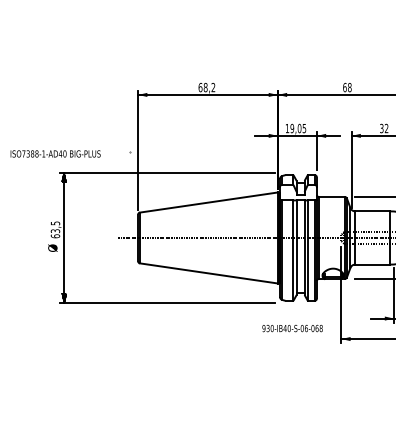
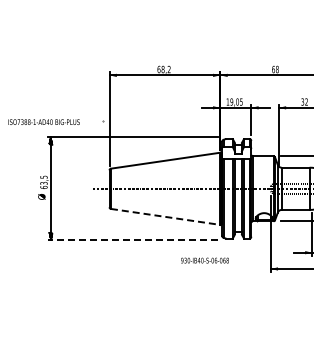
line: (209, 274) -> (166, 217), solid -> dashed
line: (167, 303) -> (132, 240), solid -> dashed
text: (291, 328) -> (204, 260), moved

